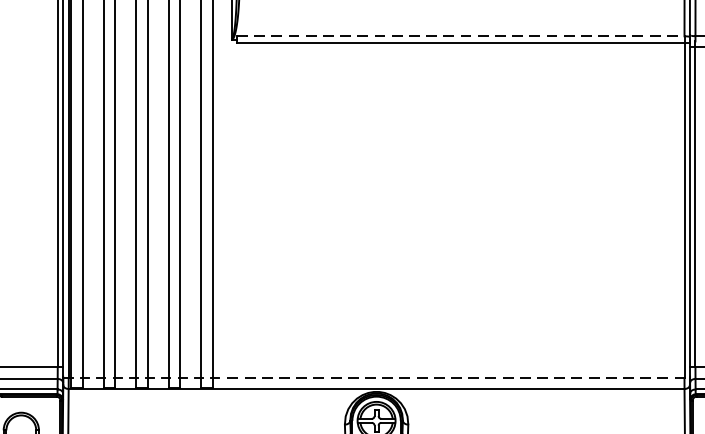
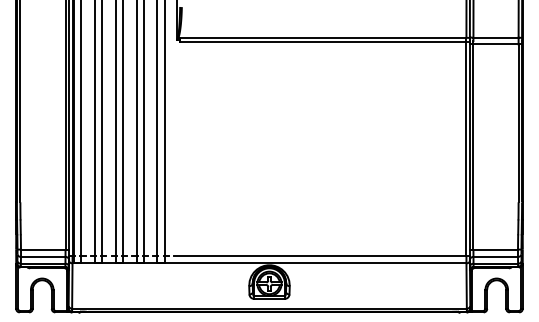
line: (461, 35) -> (323, 37), dashed -> solid
line: (457, 378) -> (321, 256), dashed -> solid

